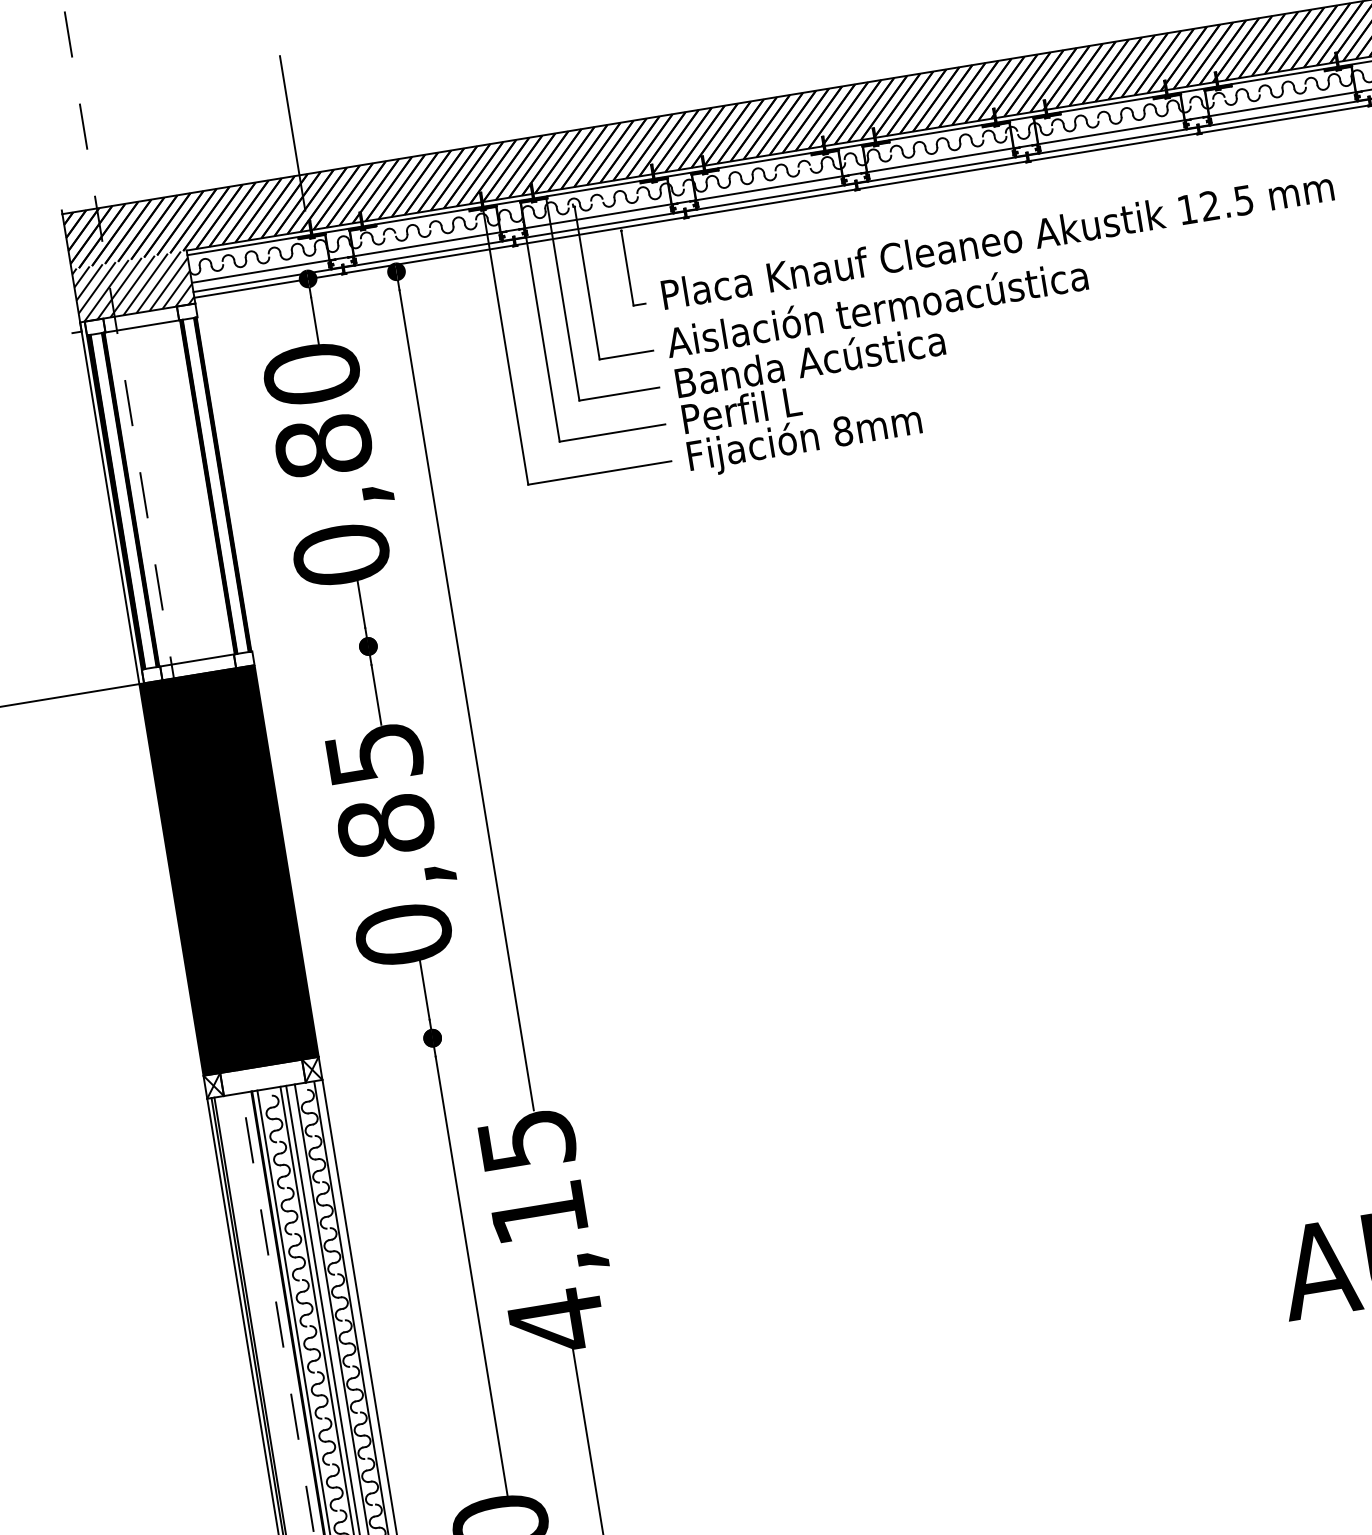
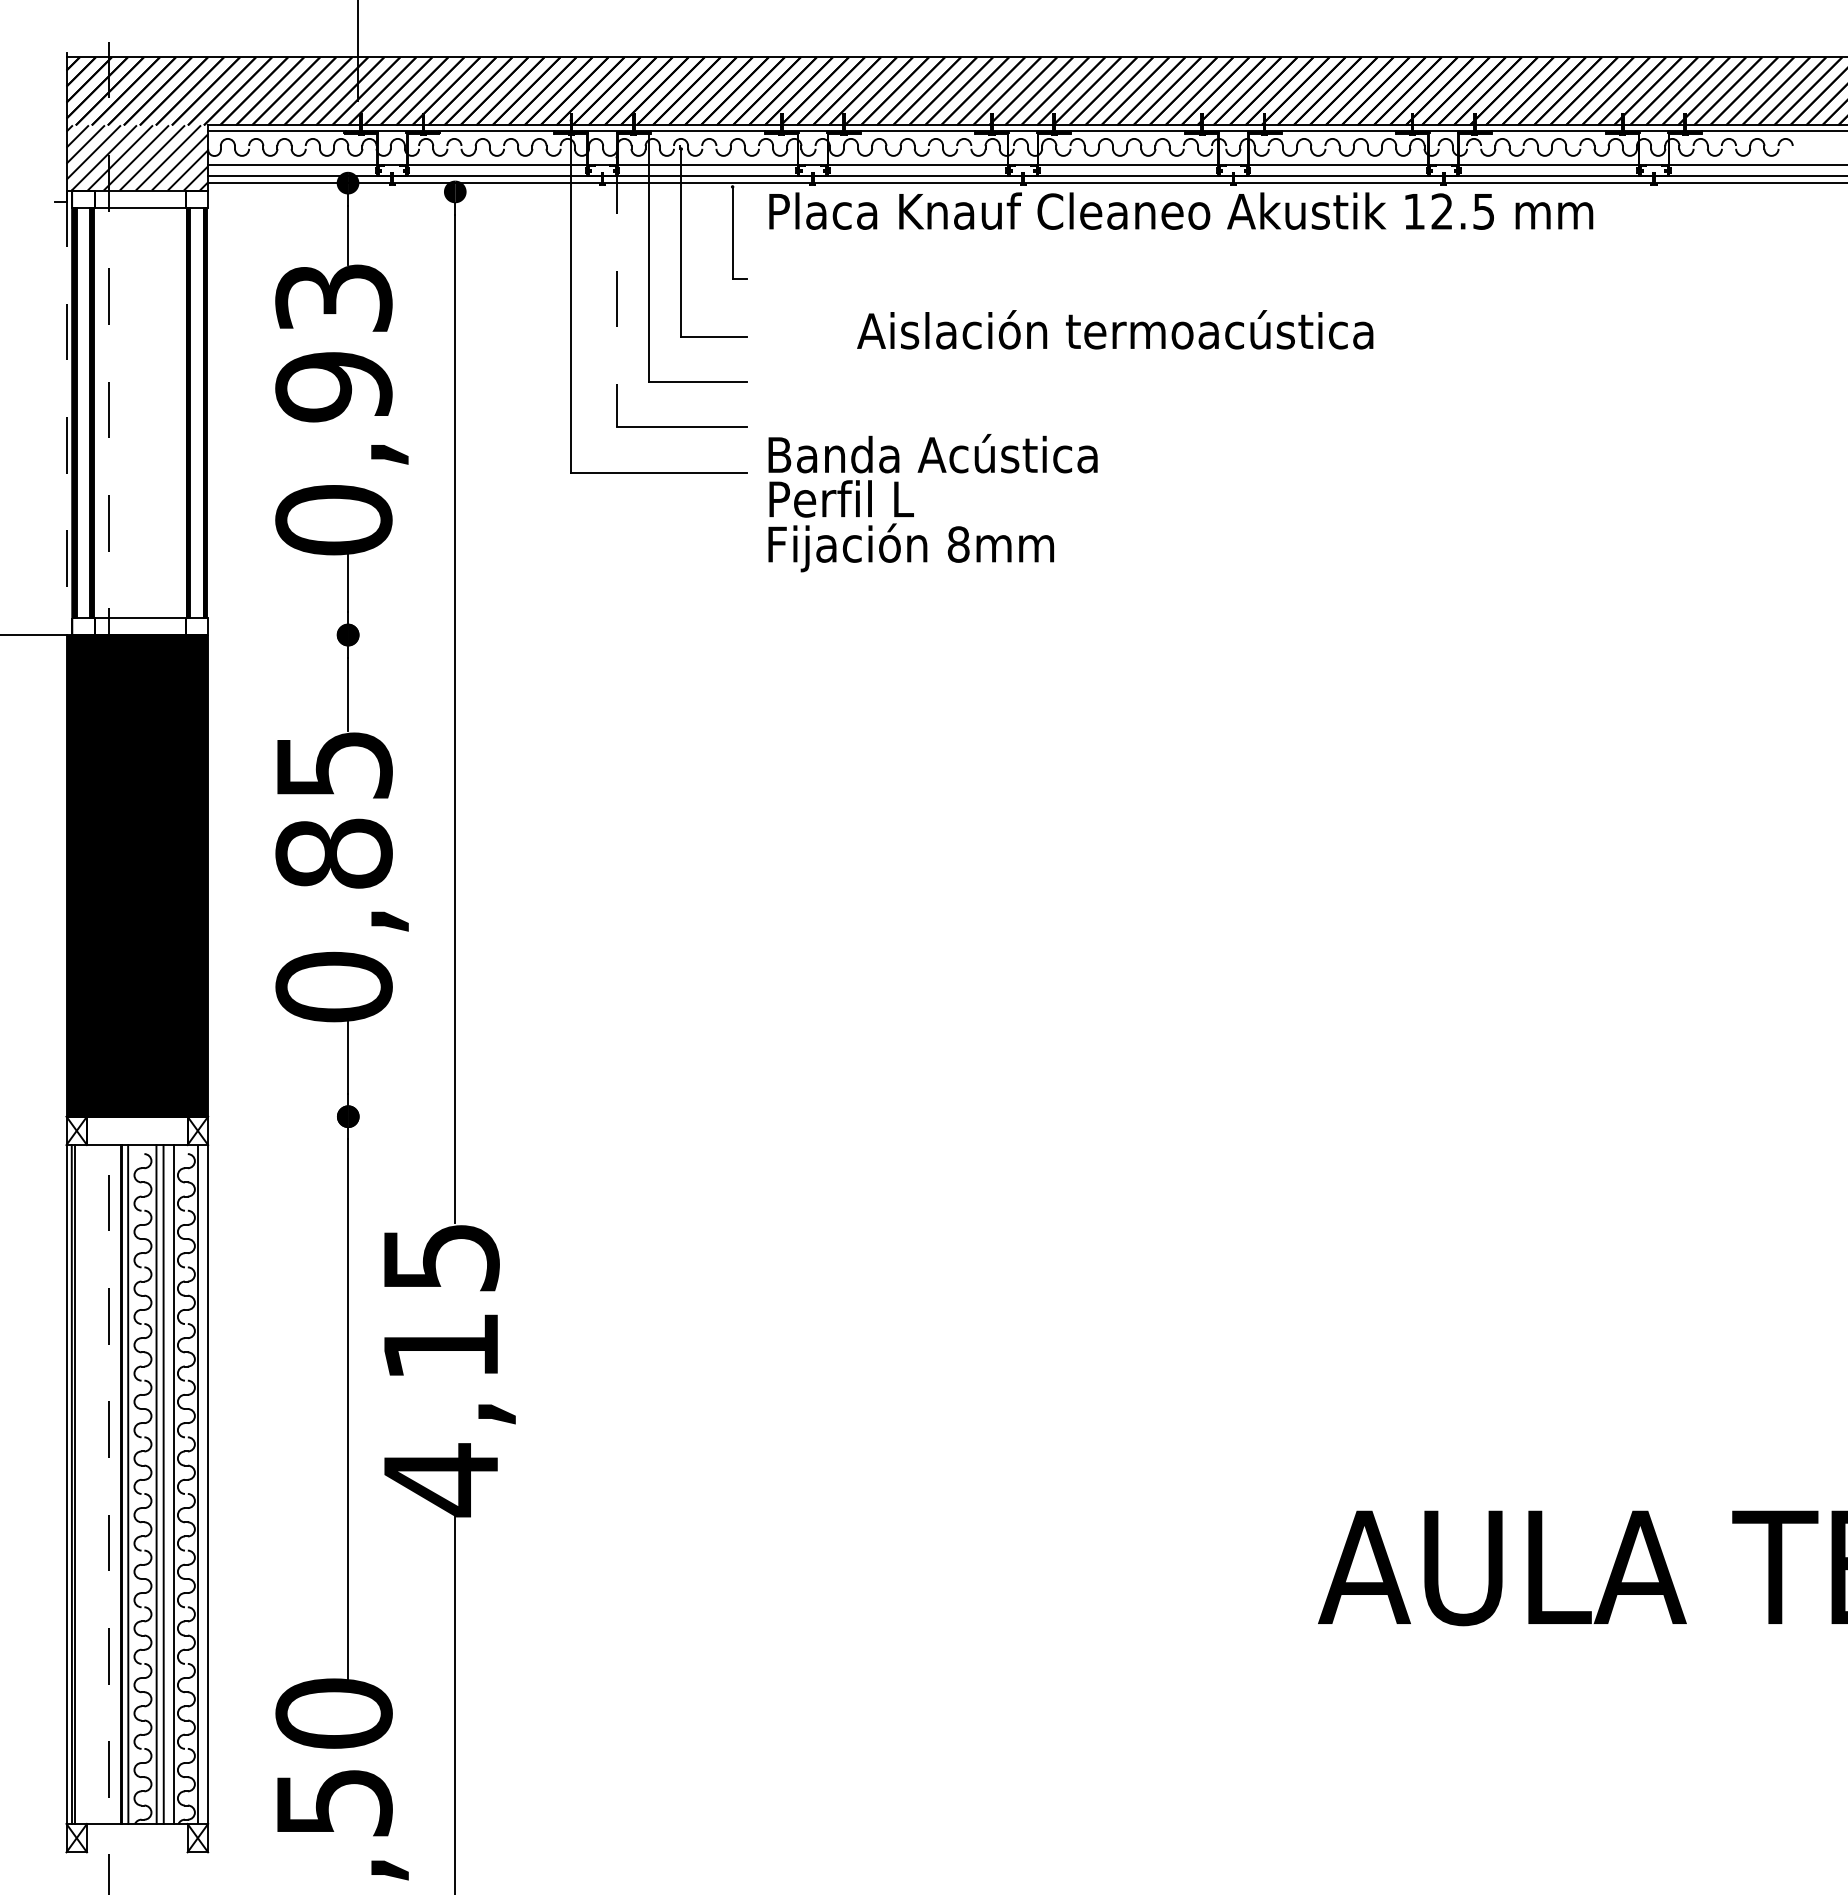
text: (997, 239) -> (1181, 210), moved
text: (877, 307) -> (1115, 329), moved
line: (541, 331) -> (617, 292), solid -> dashed
text: (816, 401) -> (932, 503), moved
text: (317, 410) -> (333, 342), 0,80 -> 0,93
line: (109, 503) -> (66, 413), solid -> dashed

